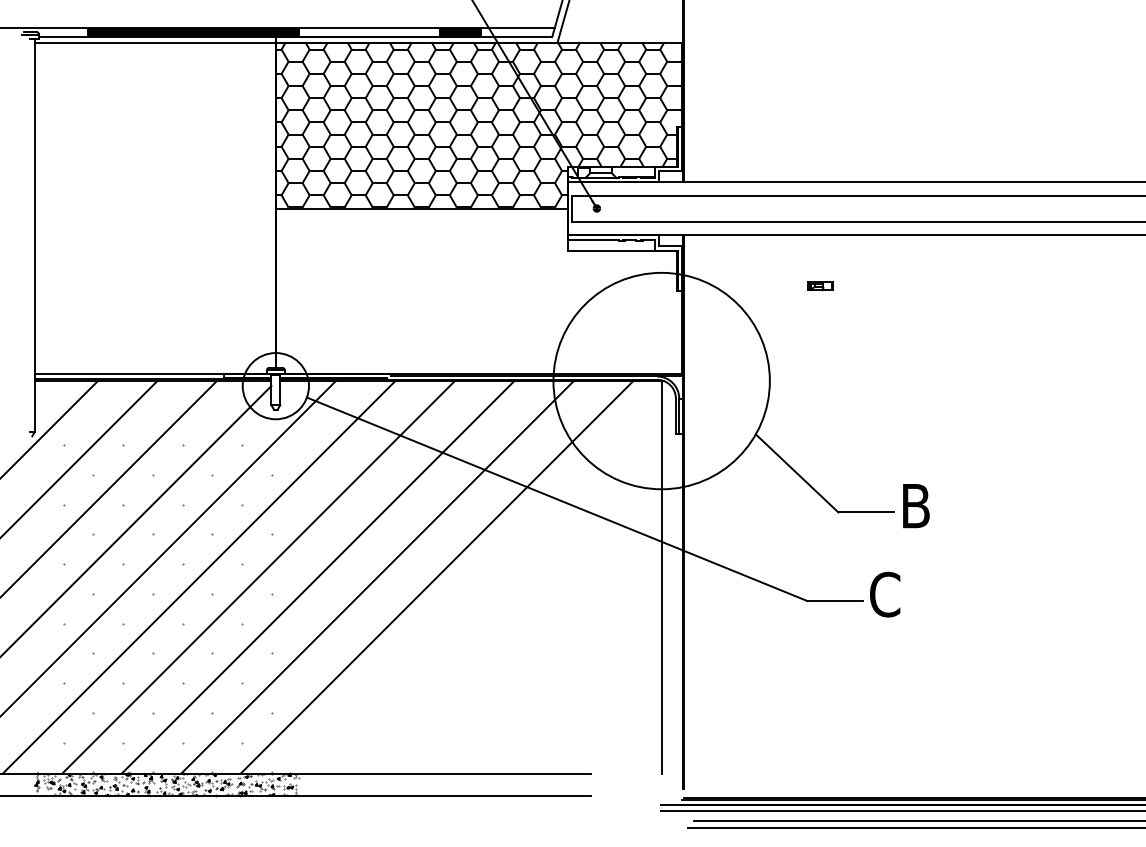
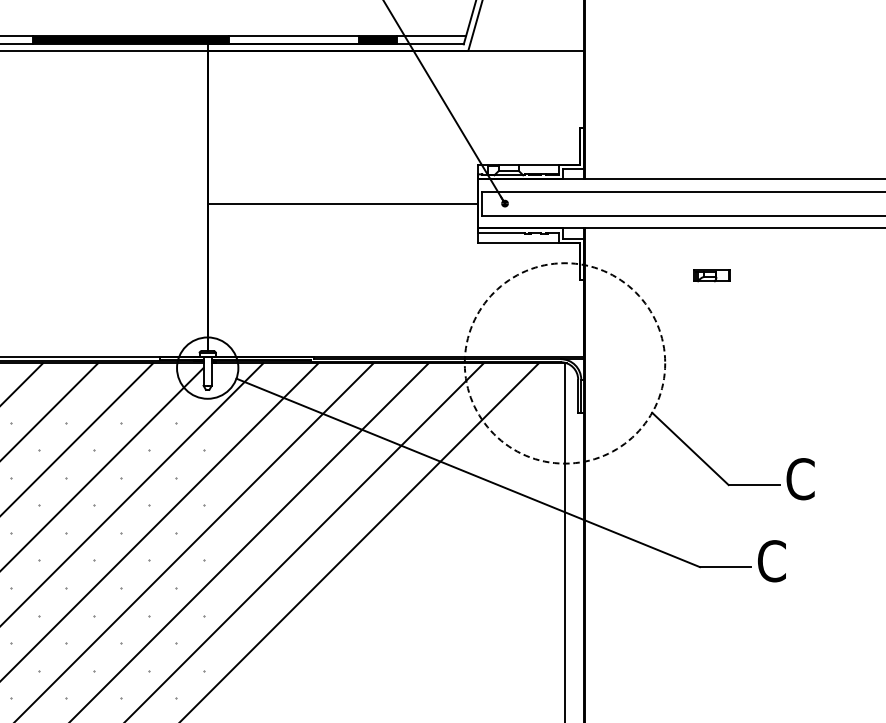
hatch: (478, 125) -> (395, 126), removed
part: (820, 285) -> (712, 274), size x1.6
circle: (661, 380) -> (564, 362), solid -> dashed
text: (916, 505) -> (801, 478), B -> C

